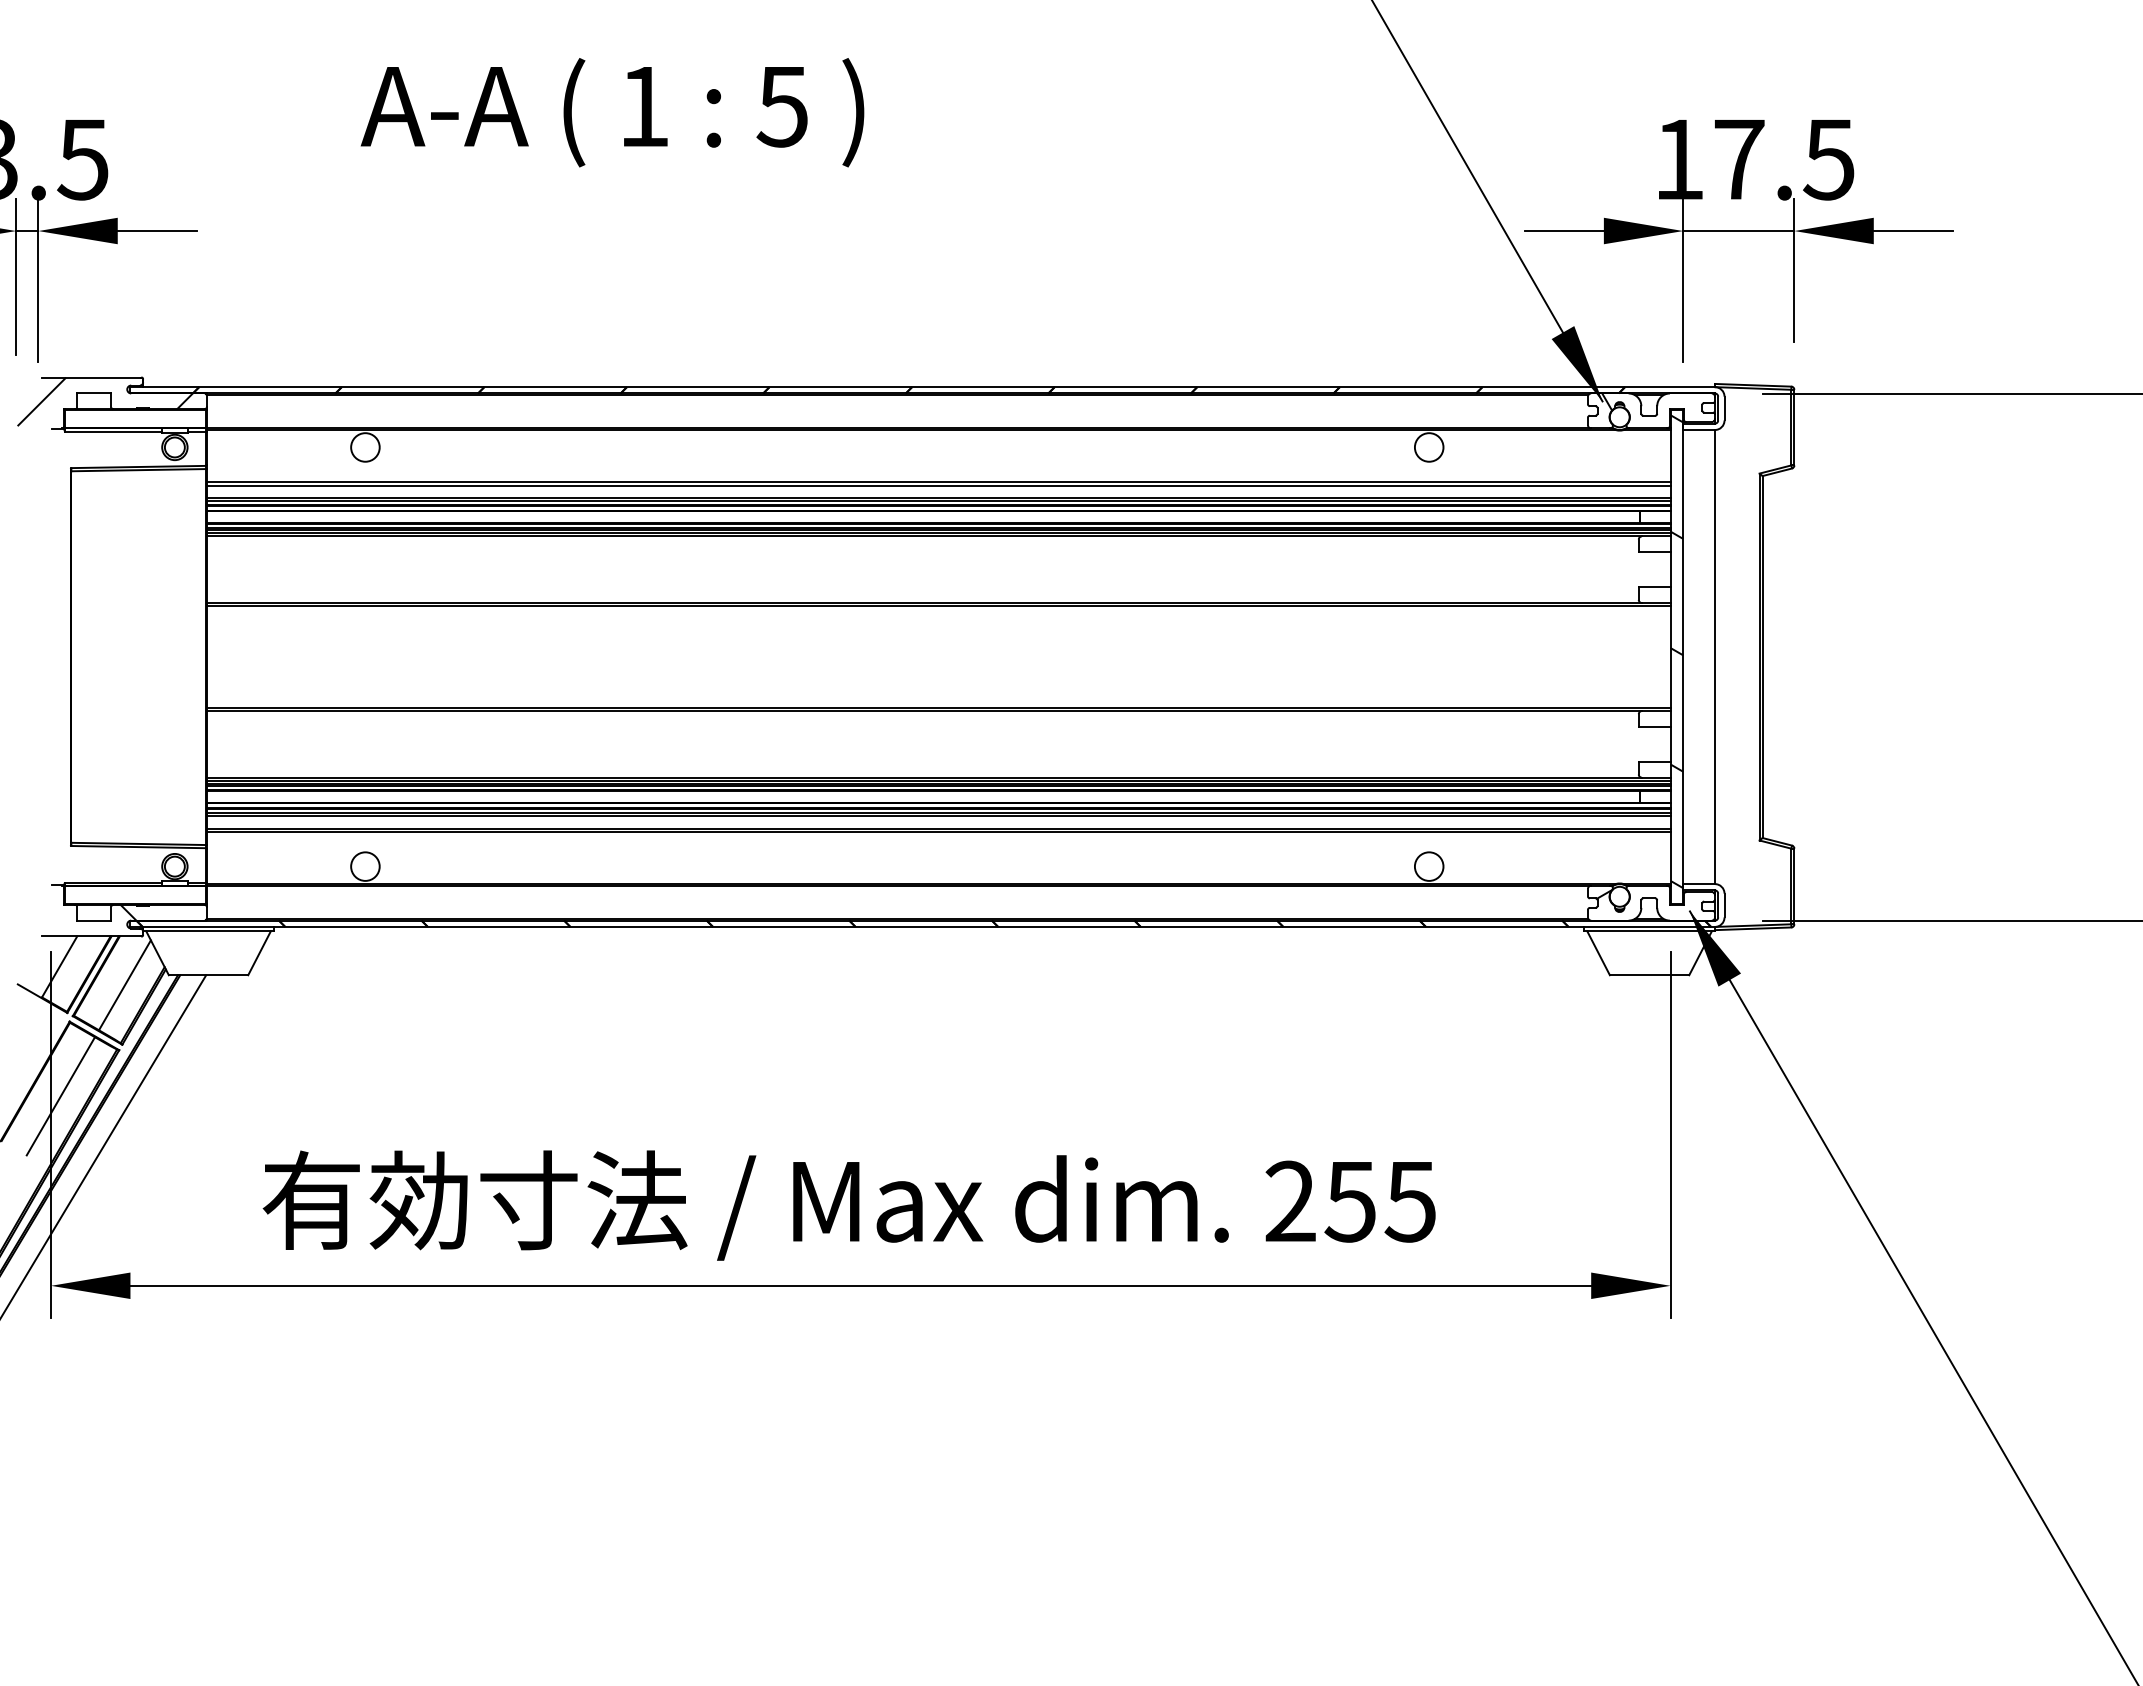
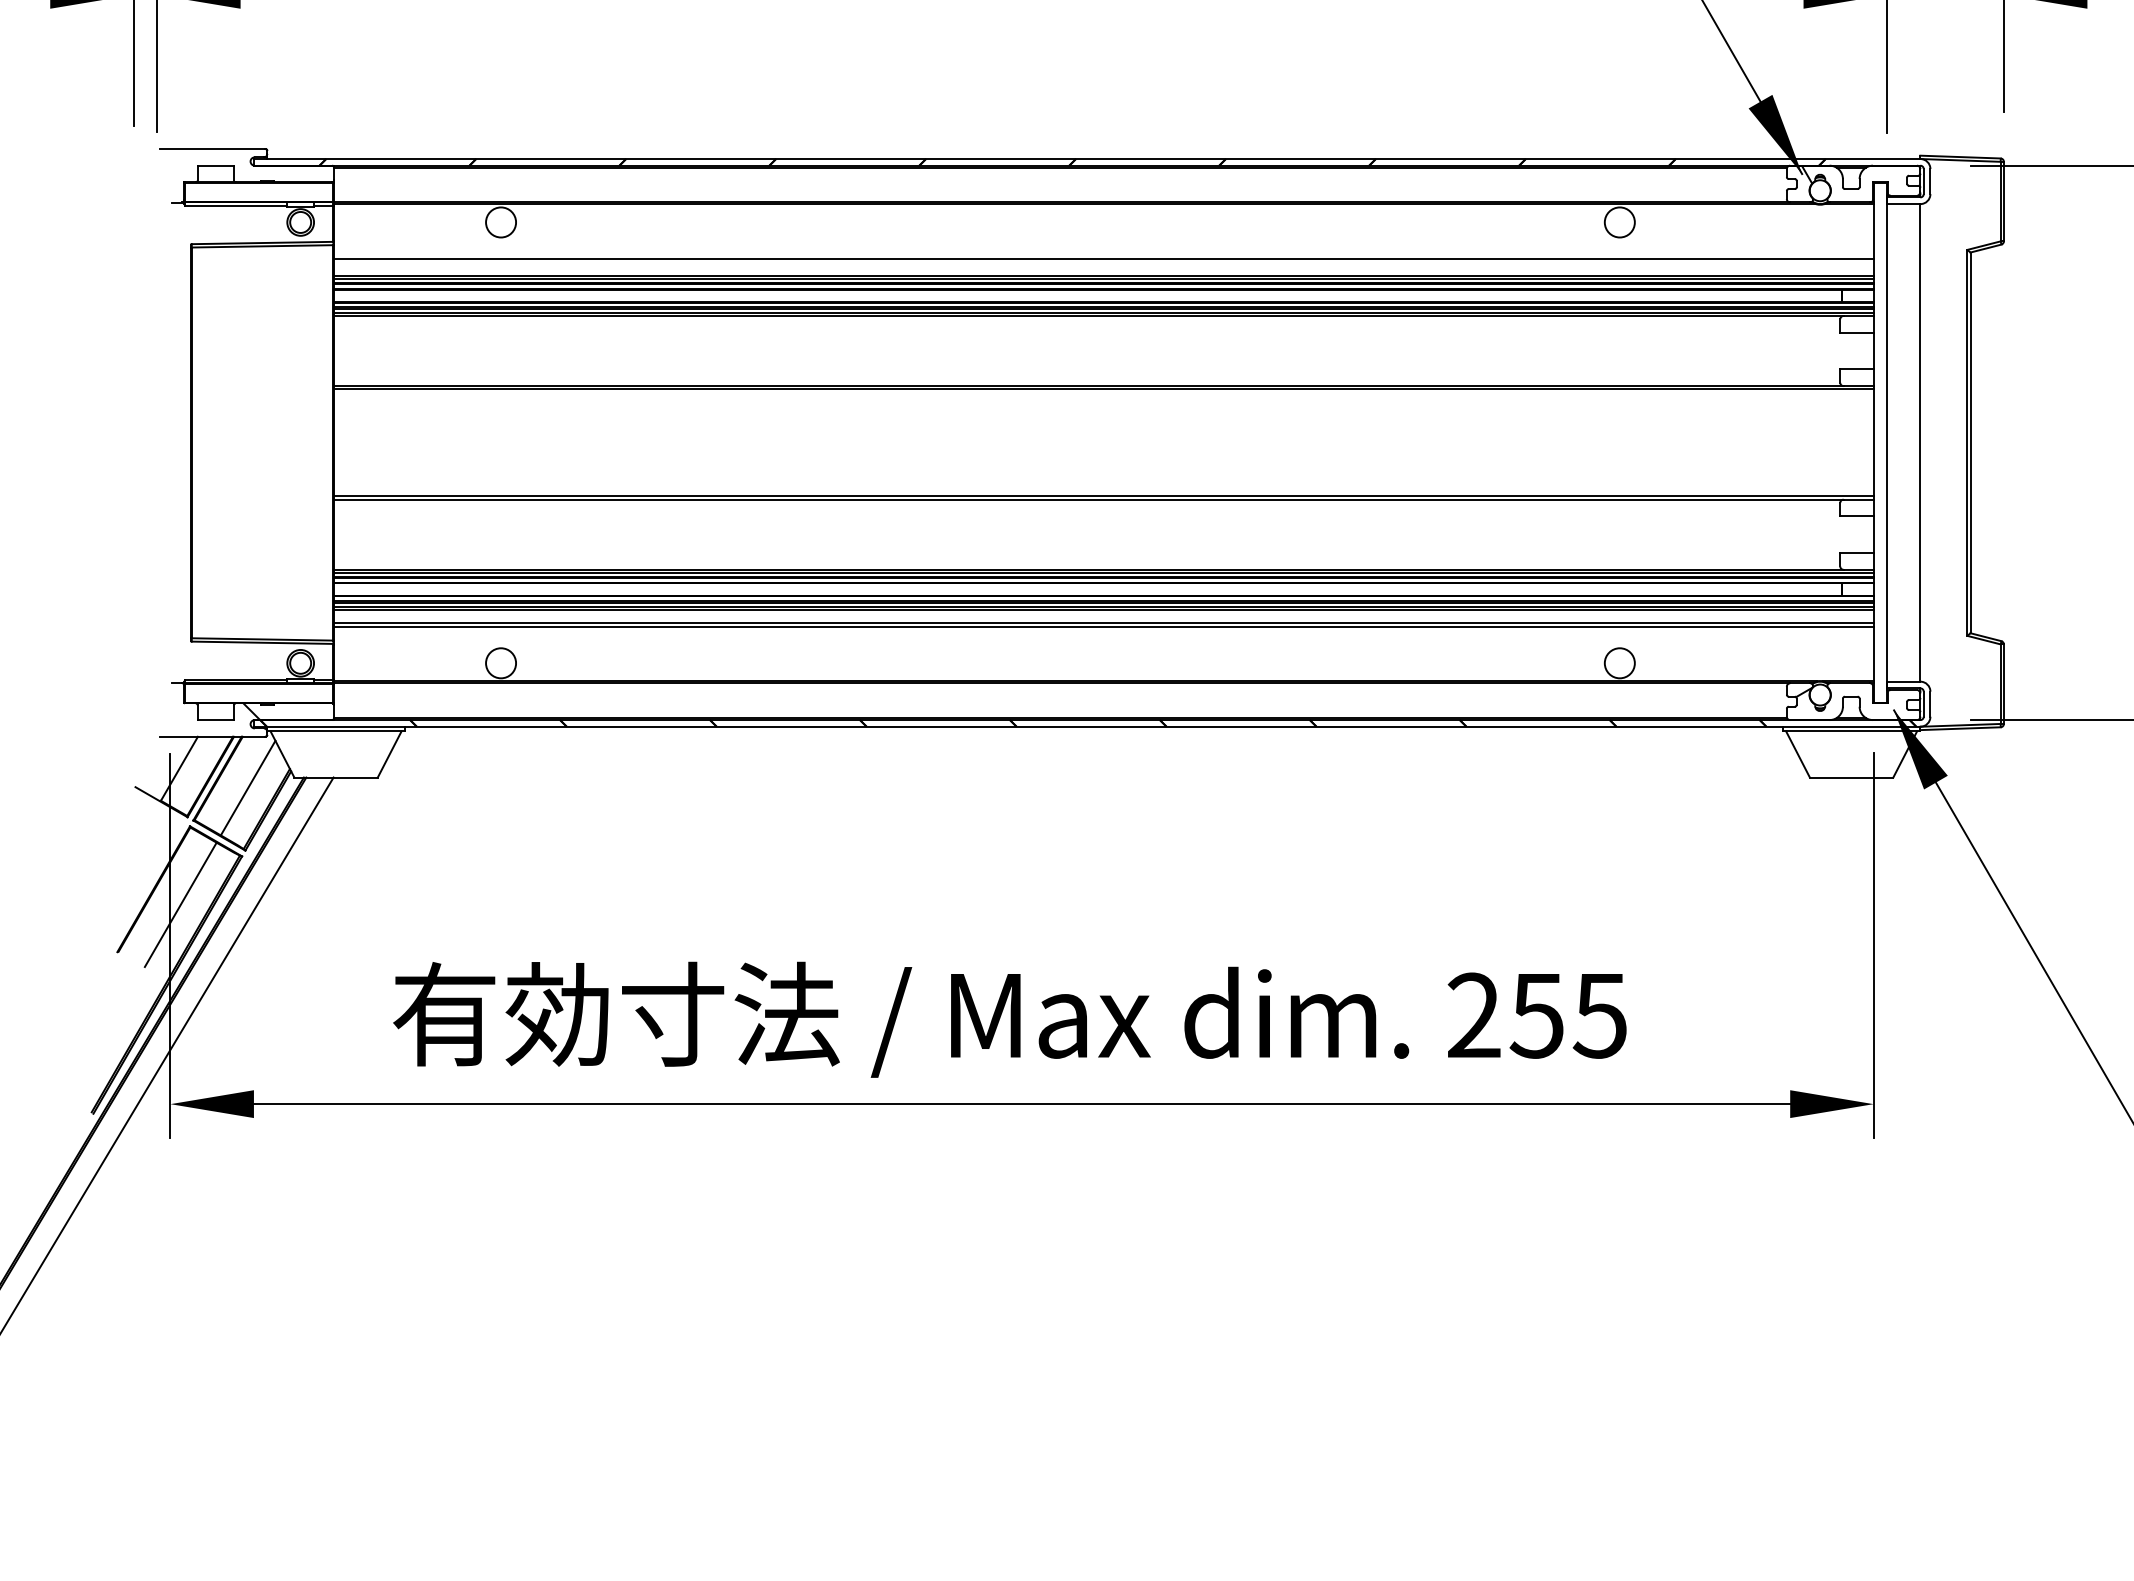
hatch: (104, 401) -> (226, 174), removed
line: (938, 485) -> (1103, 262), removed
hatch: (1676, 651) -> (1879, 437), removed

